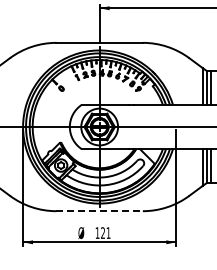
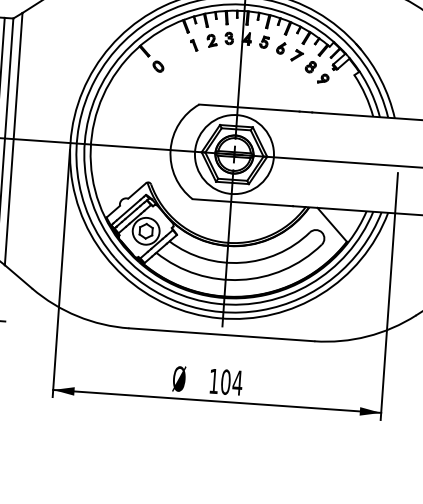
line: (100, 211) -> (223, 335), dashed -> solid
text: (105, 232) -> (231, 381), 121 -> 104

